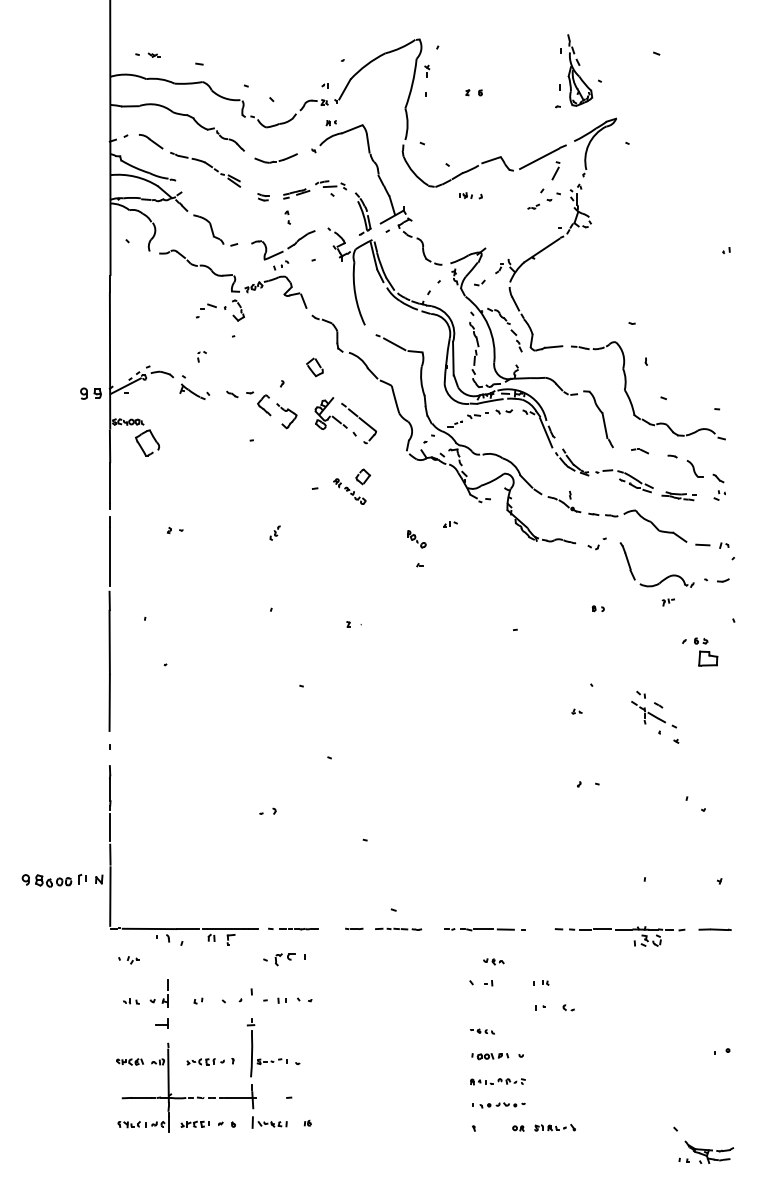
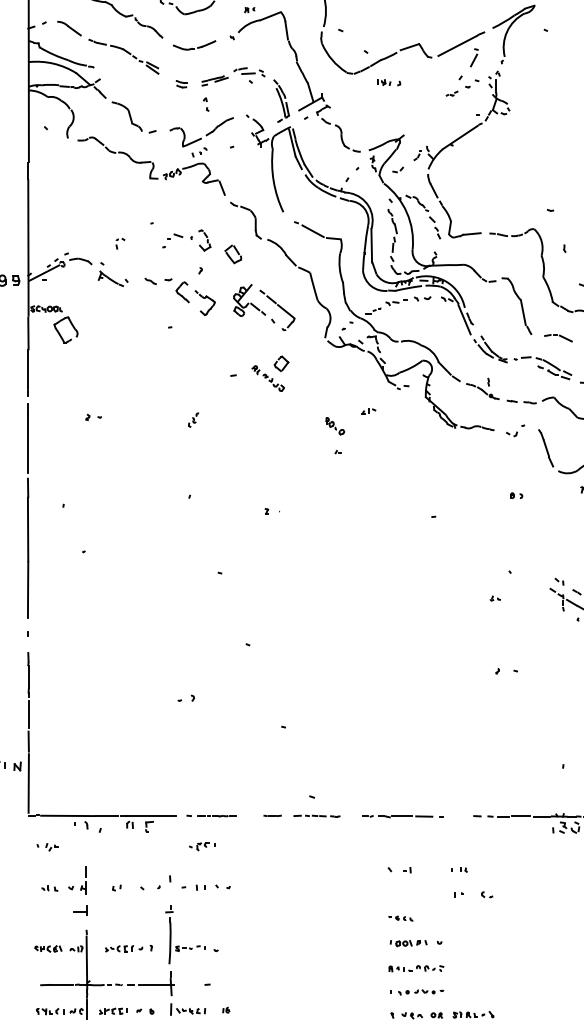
part: (220, 310) -> (186, 240), moved
part: (639, 451) -> (557, 338), size x1.67
part: (283, 959) -> (201, 846), size x0.62
part: (493, 961) -> (411, 1015), moved

